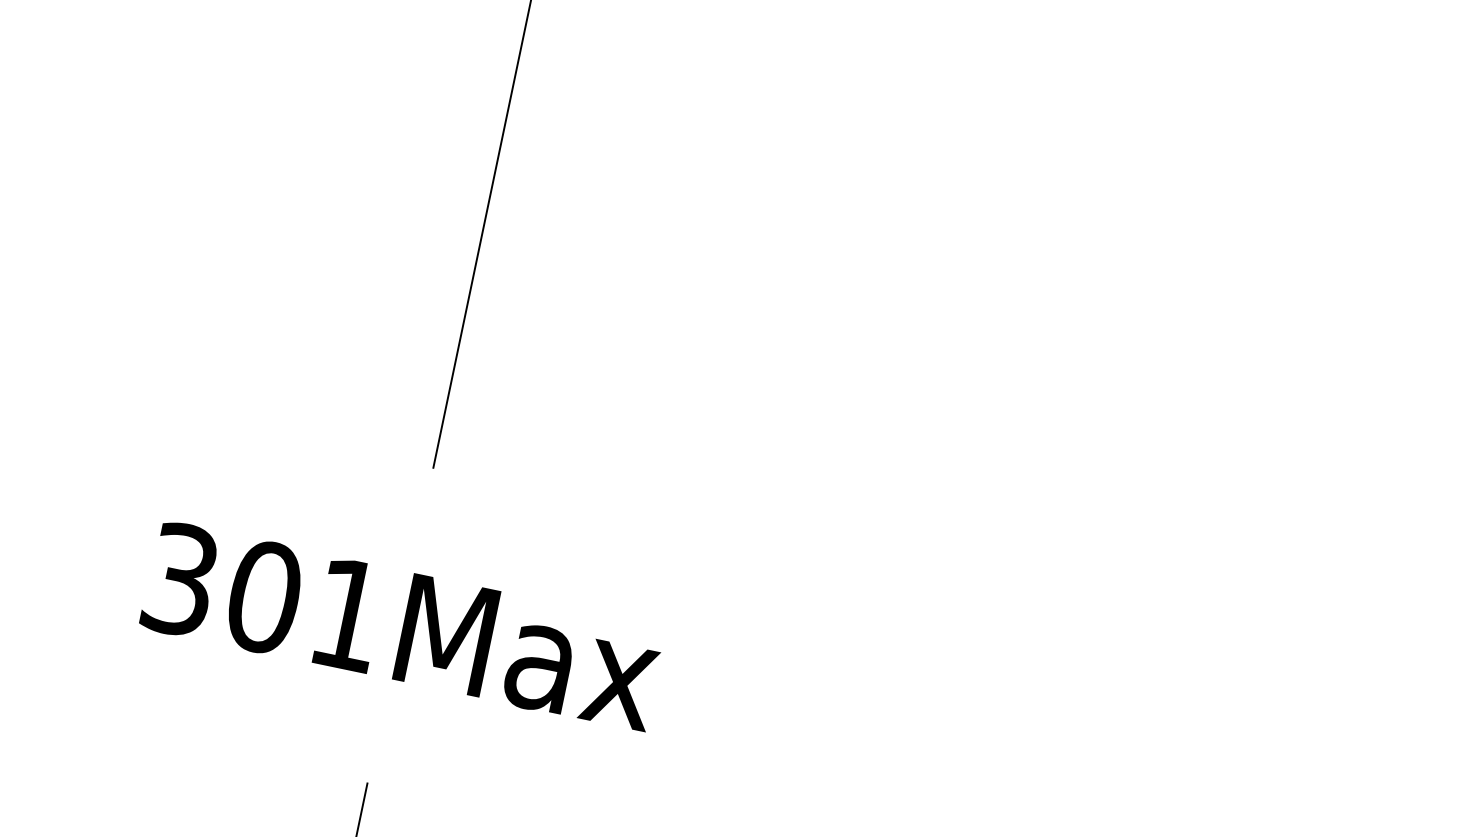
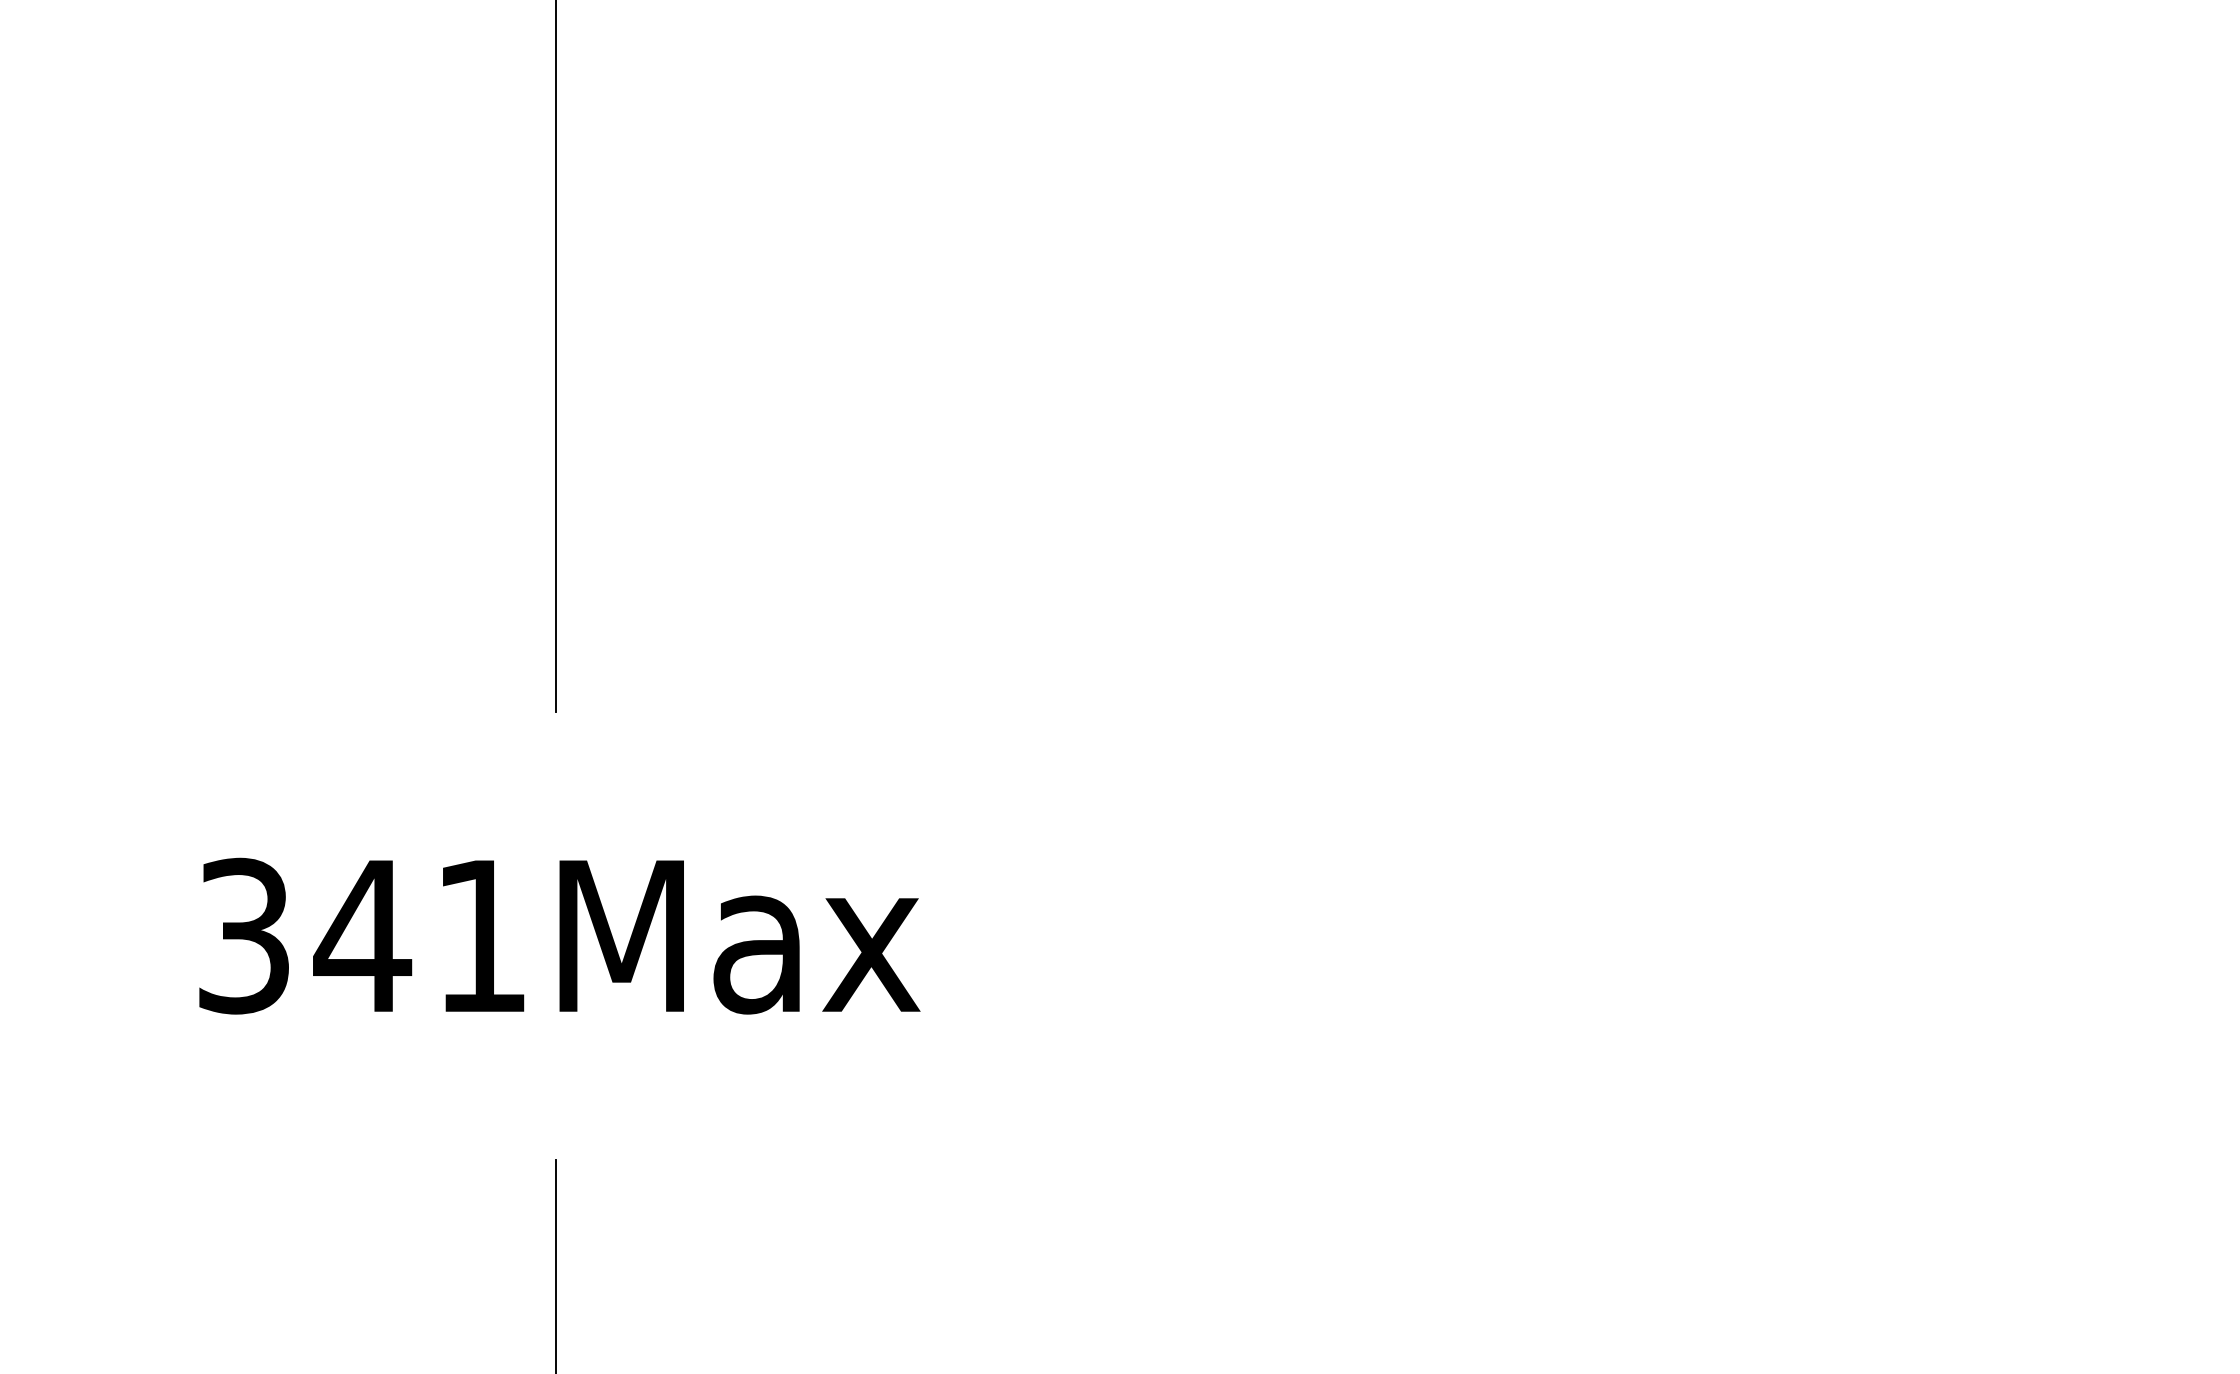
text: (264, 596) -> (362, 935), 301Max -> 341Max

